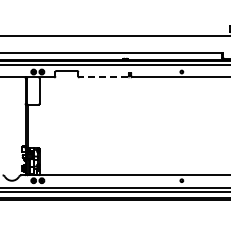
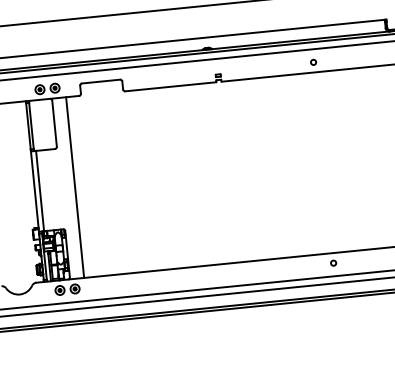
line: (103, 77) -> (169, 86), dashed -> solid
line: (47, 126) -> (75, 187), added

